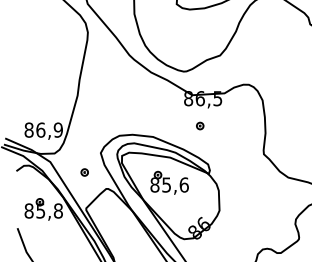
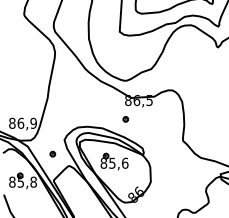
part: (199, 126) -> (125, 119), moved

